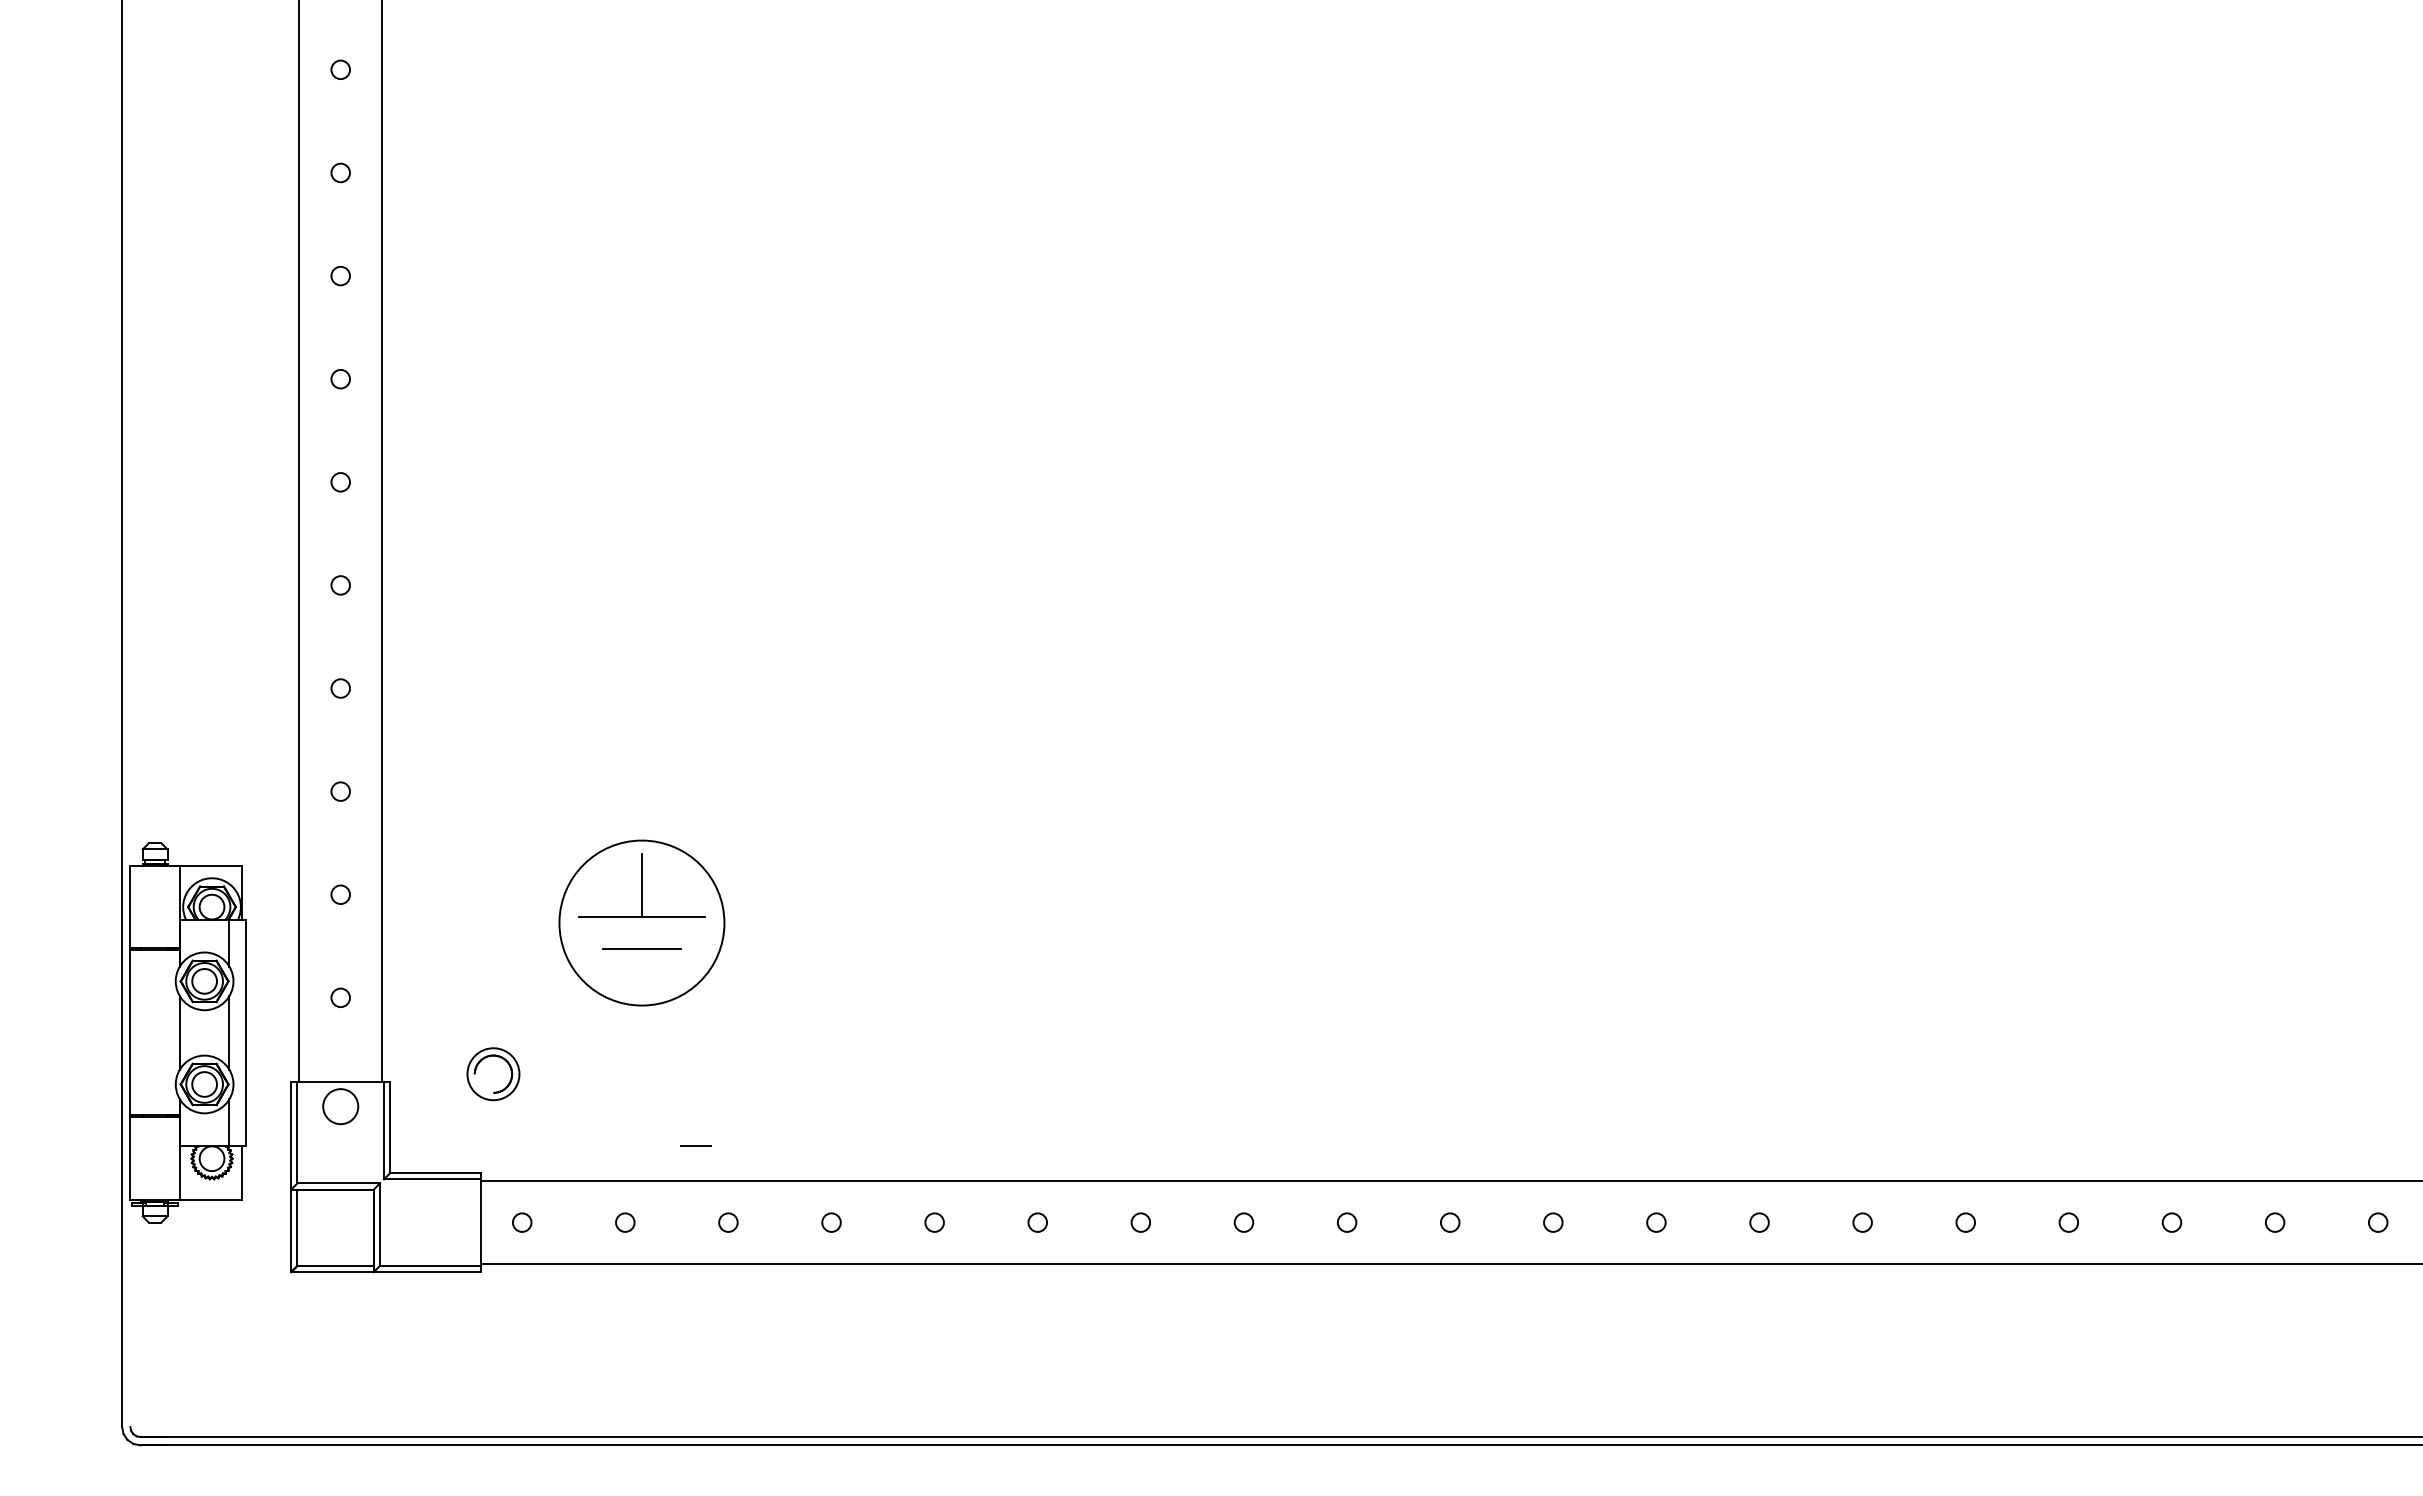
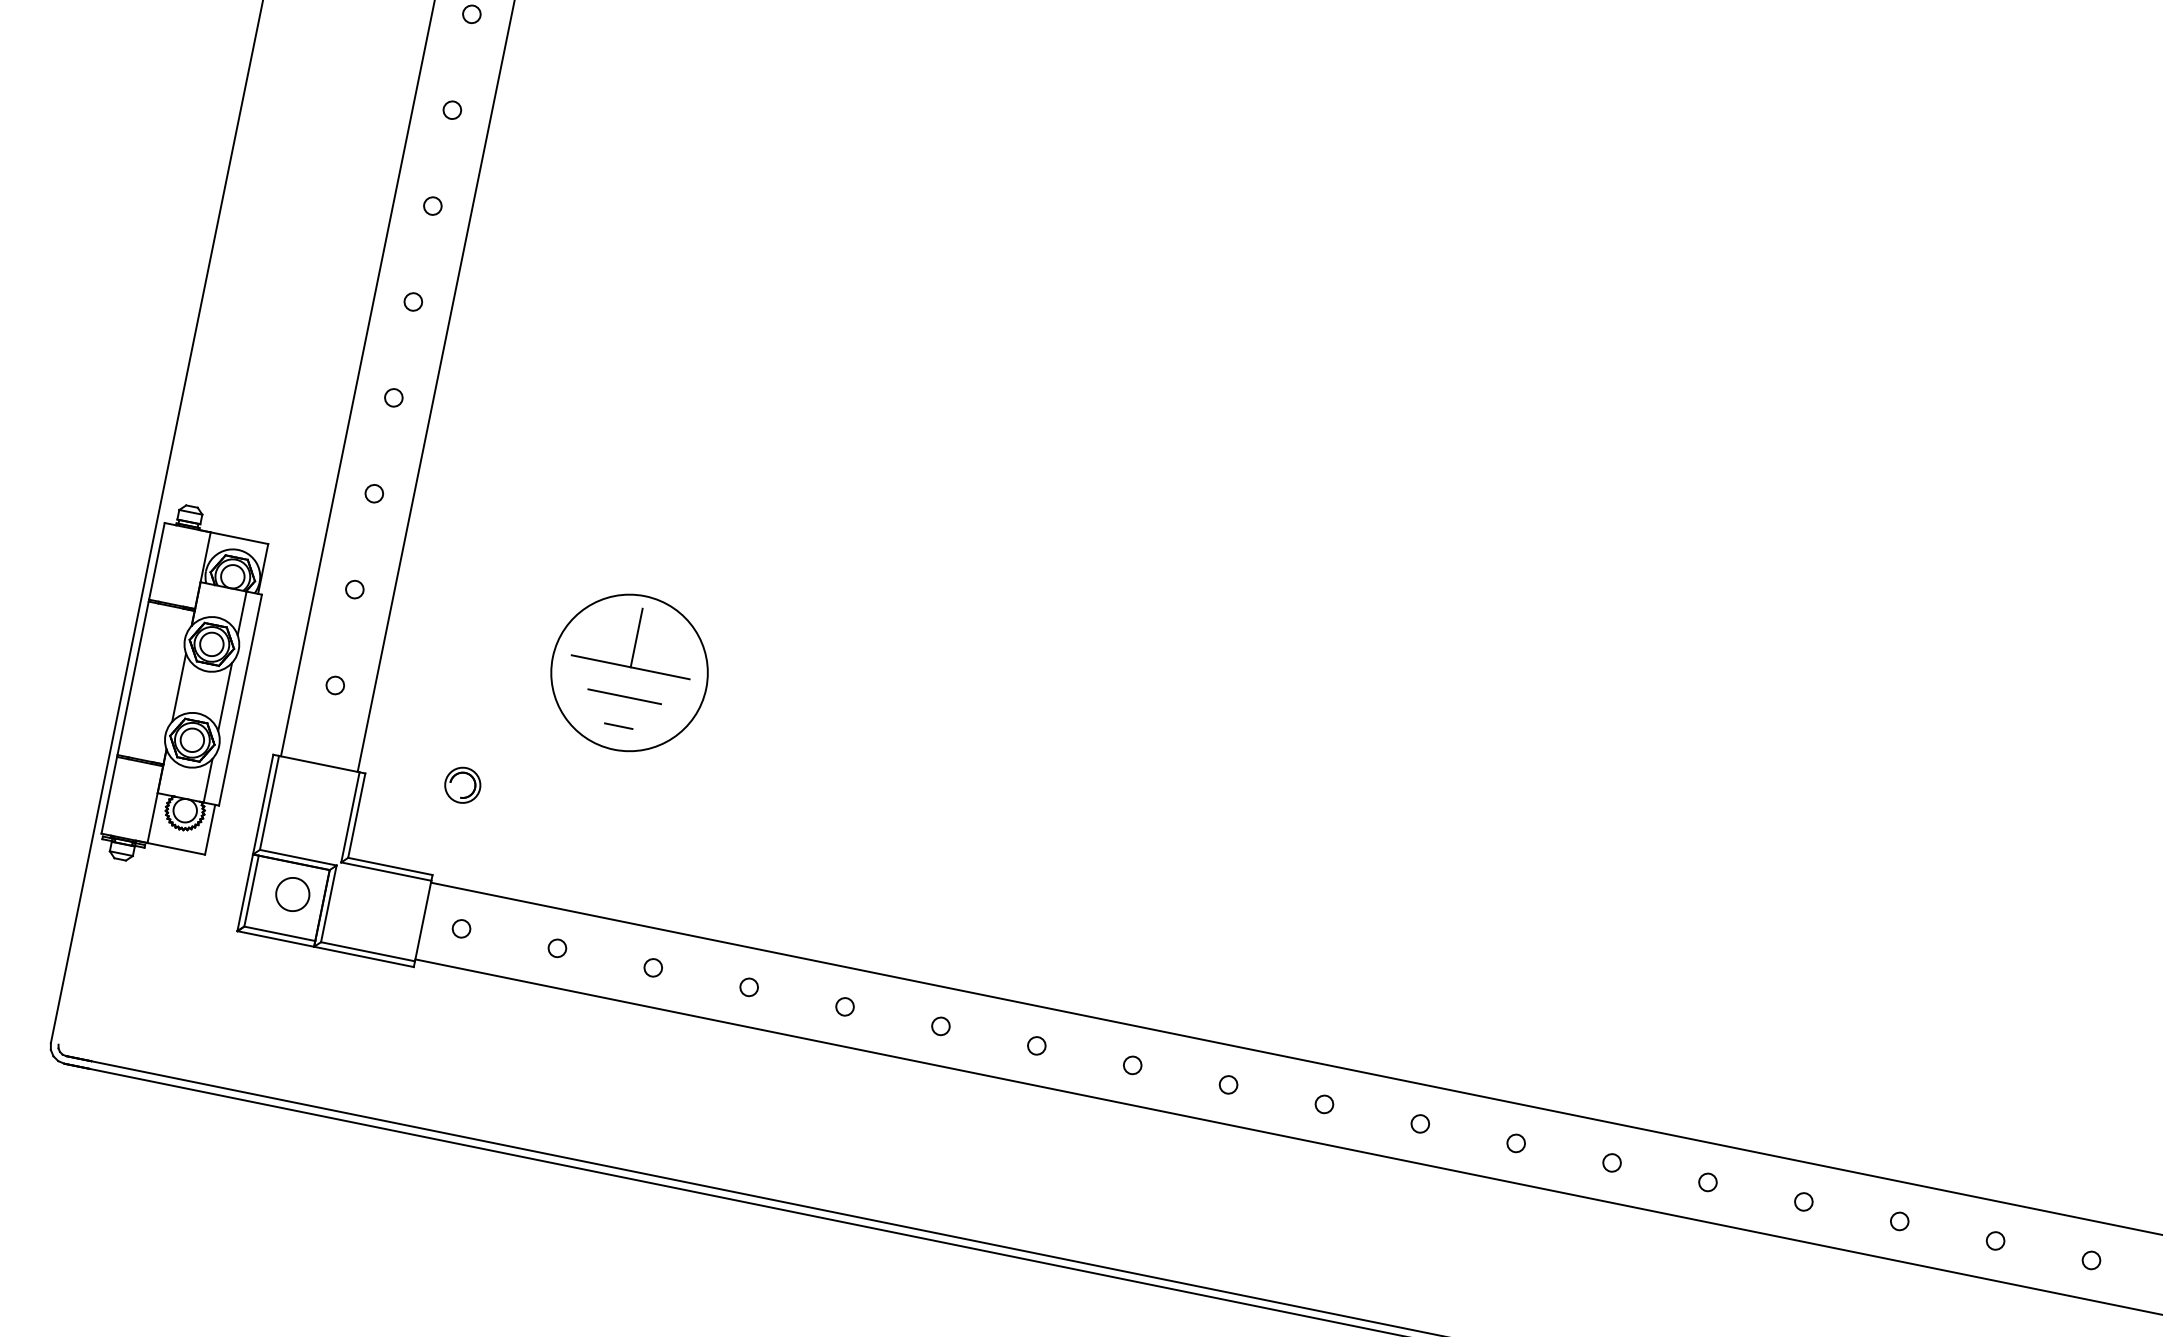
part: (492, 1073) -> (462, 784), size x0.71
circle: (340, 1106) -> (292, 894), moved
line: (695, 1145) -> (618, 725), moved

